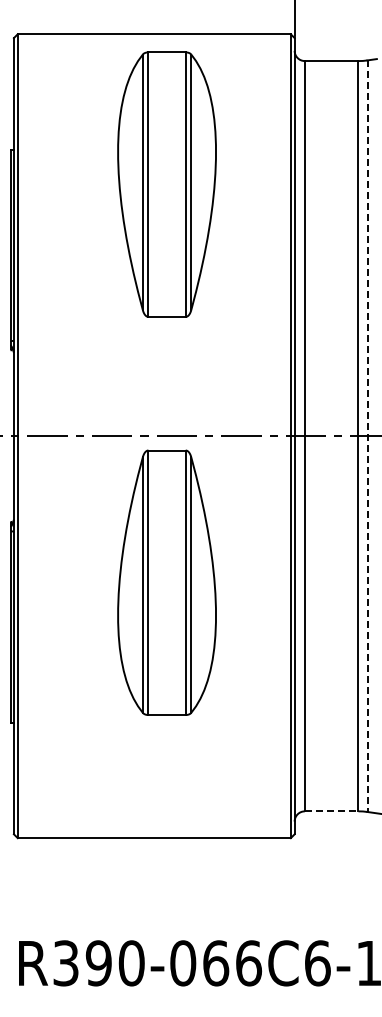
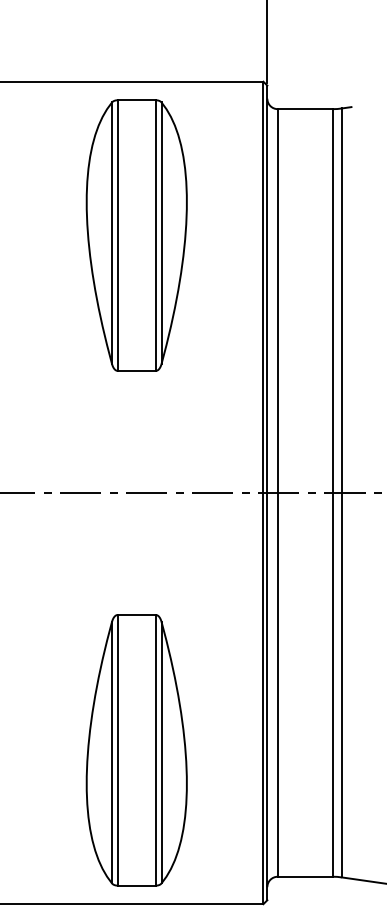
line: (367, 436) -> (341, 493), dashed -> solid
part: (166, 582) -> (136, 750), moved
line: (331, 811) -> (305, 876), dashed -> solid

